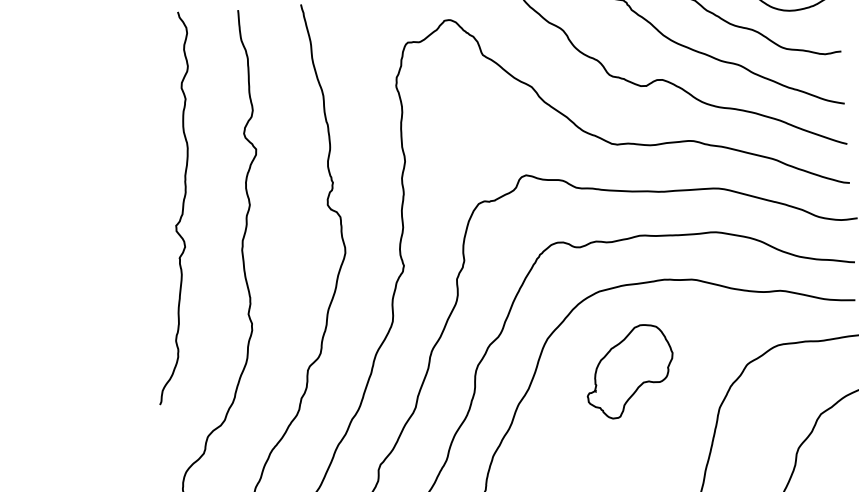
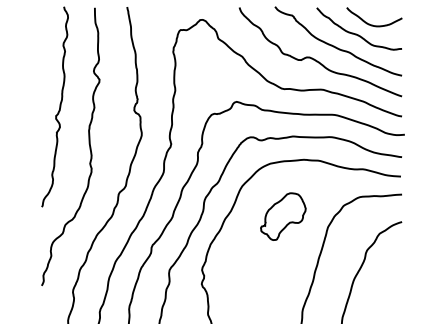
part: (630, 371) -> (283, 216), moved

